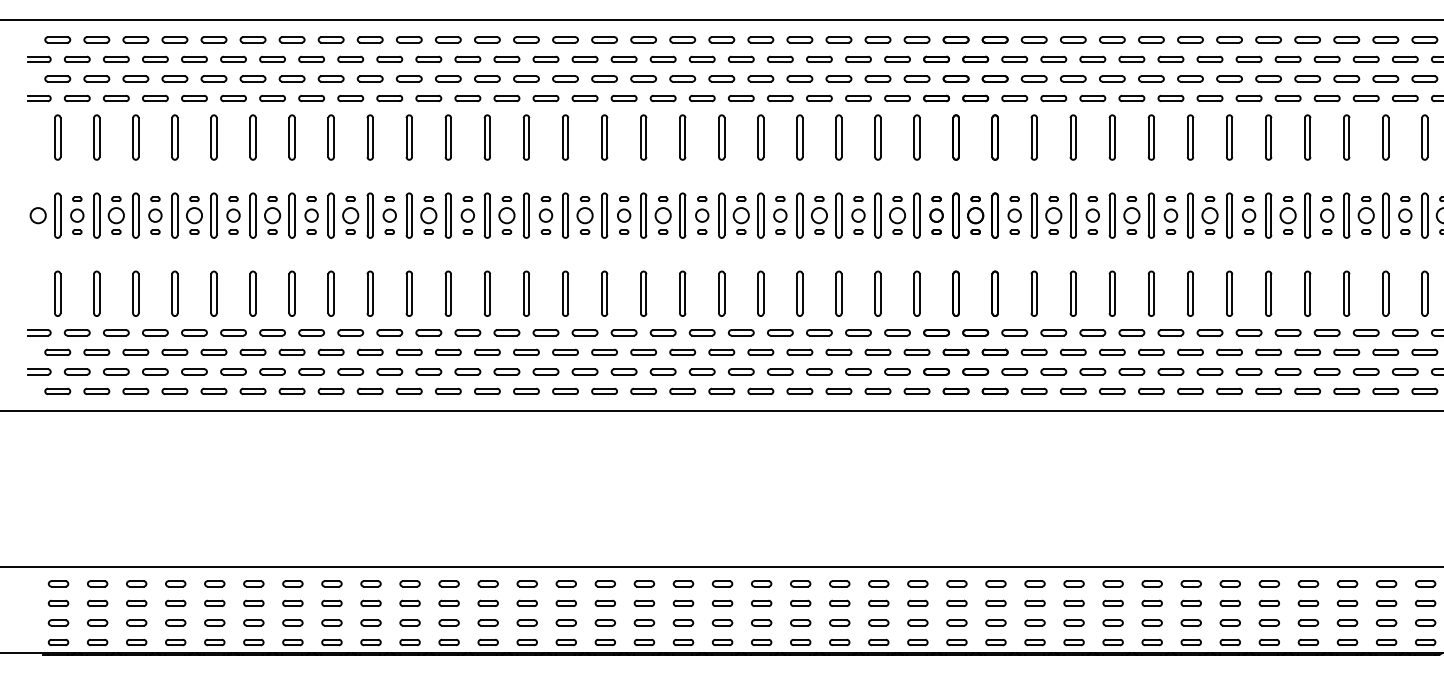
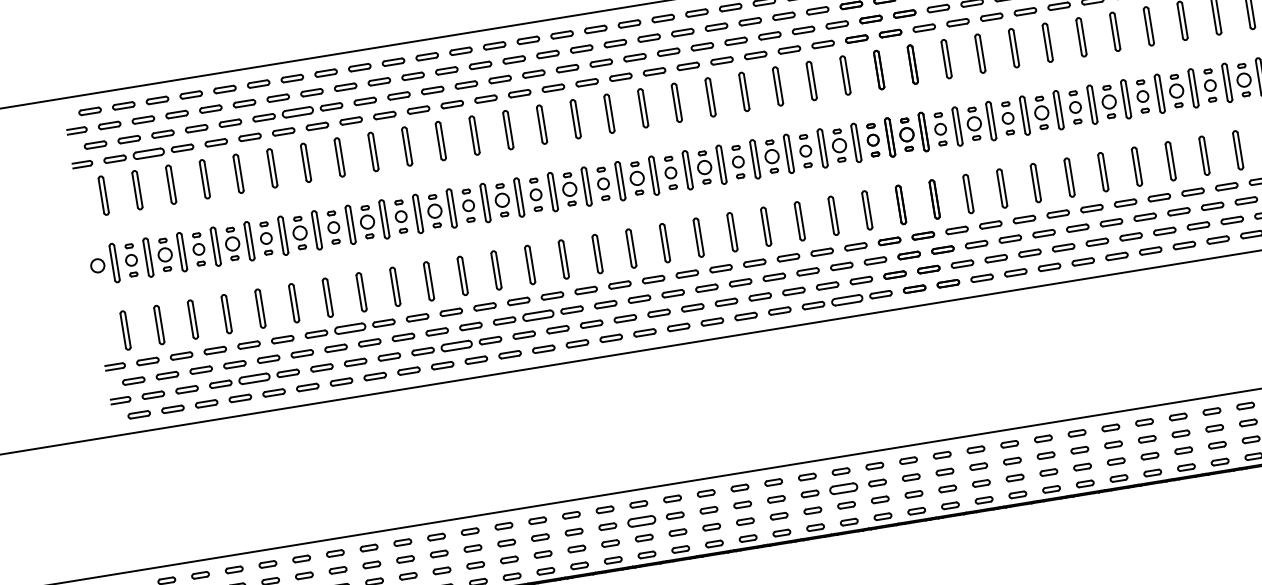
part: (291, 78) -> (297, 112), size x1.4
part: (116, 98) -> (148, 153), size x1.4
part: (311, 332) -> (350, 328), size x1.4
part: (526, 351) -> (538, 314), size x1.4
part: (194, 371) -> (254, 378), size x1.4
part: (428, 371) -> (456, 345), size x1.4
part: (877, 390) -> (846, 299), size x1.4
part: (604, 602) -> (640, 520), size x1.6
part: (839, 602) -> (843, 487), size x1.6

